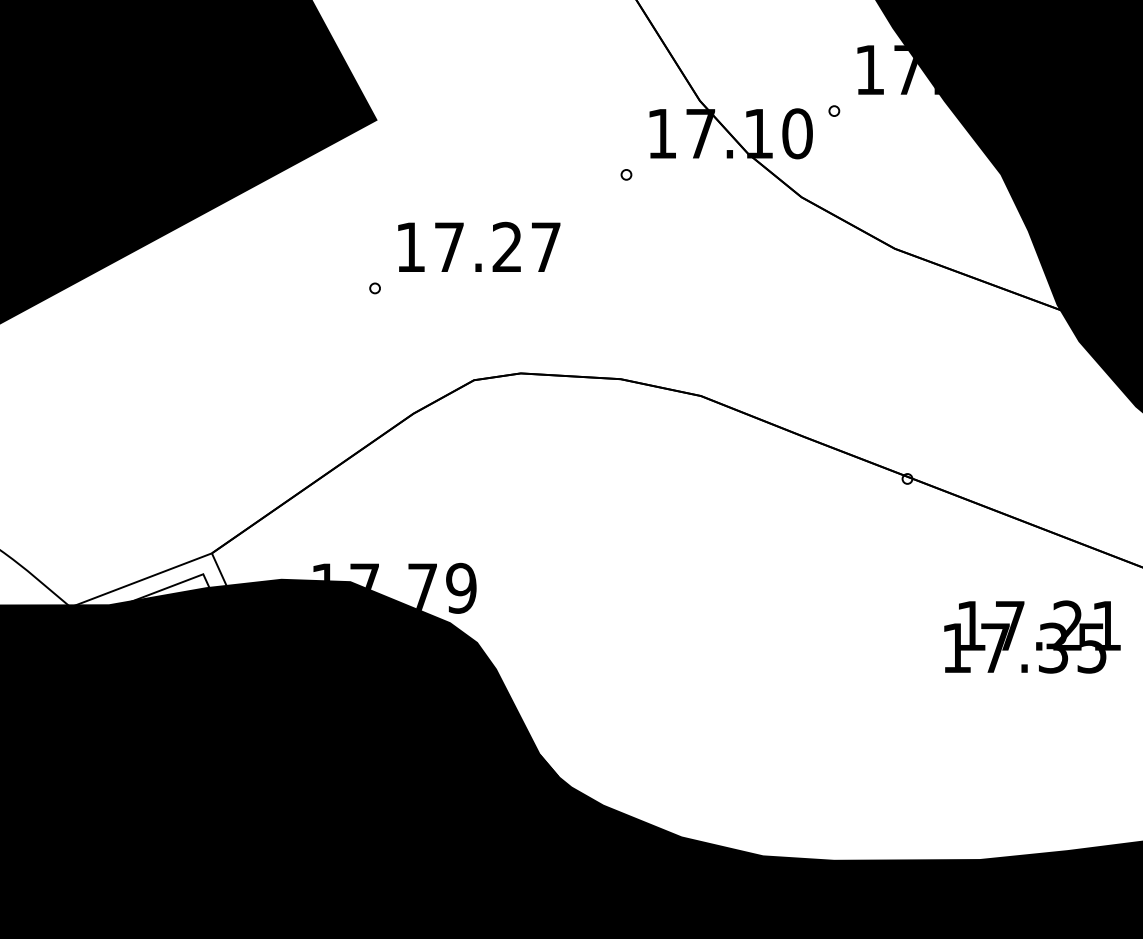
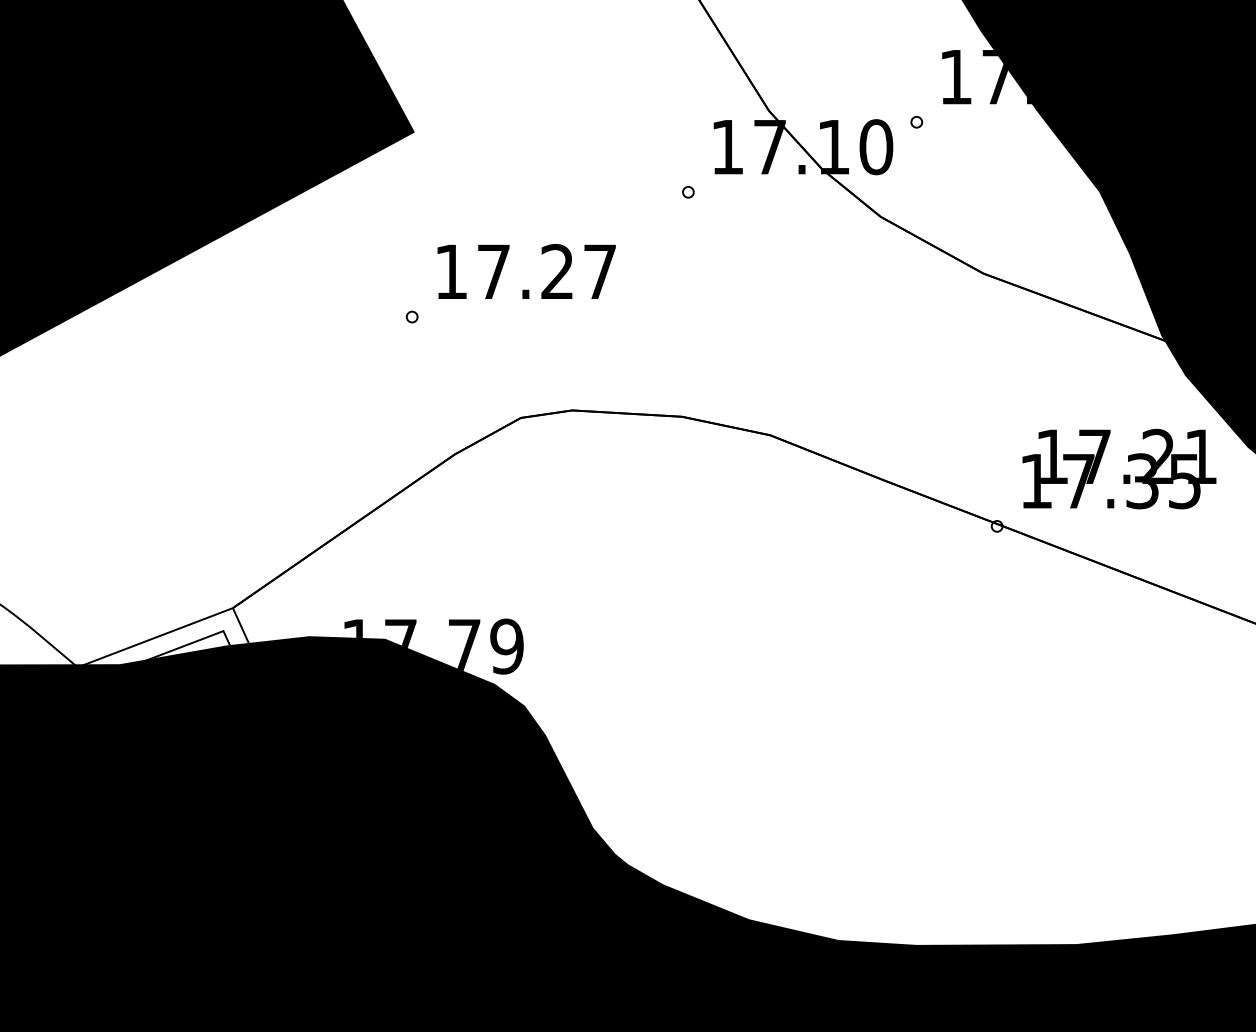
text: (1032, 636) -> (1119, 468), moved

